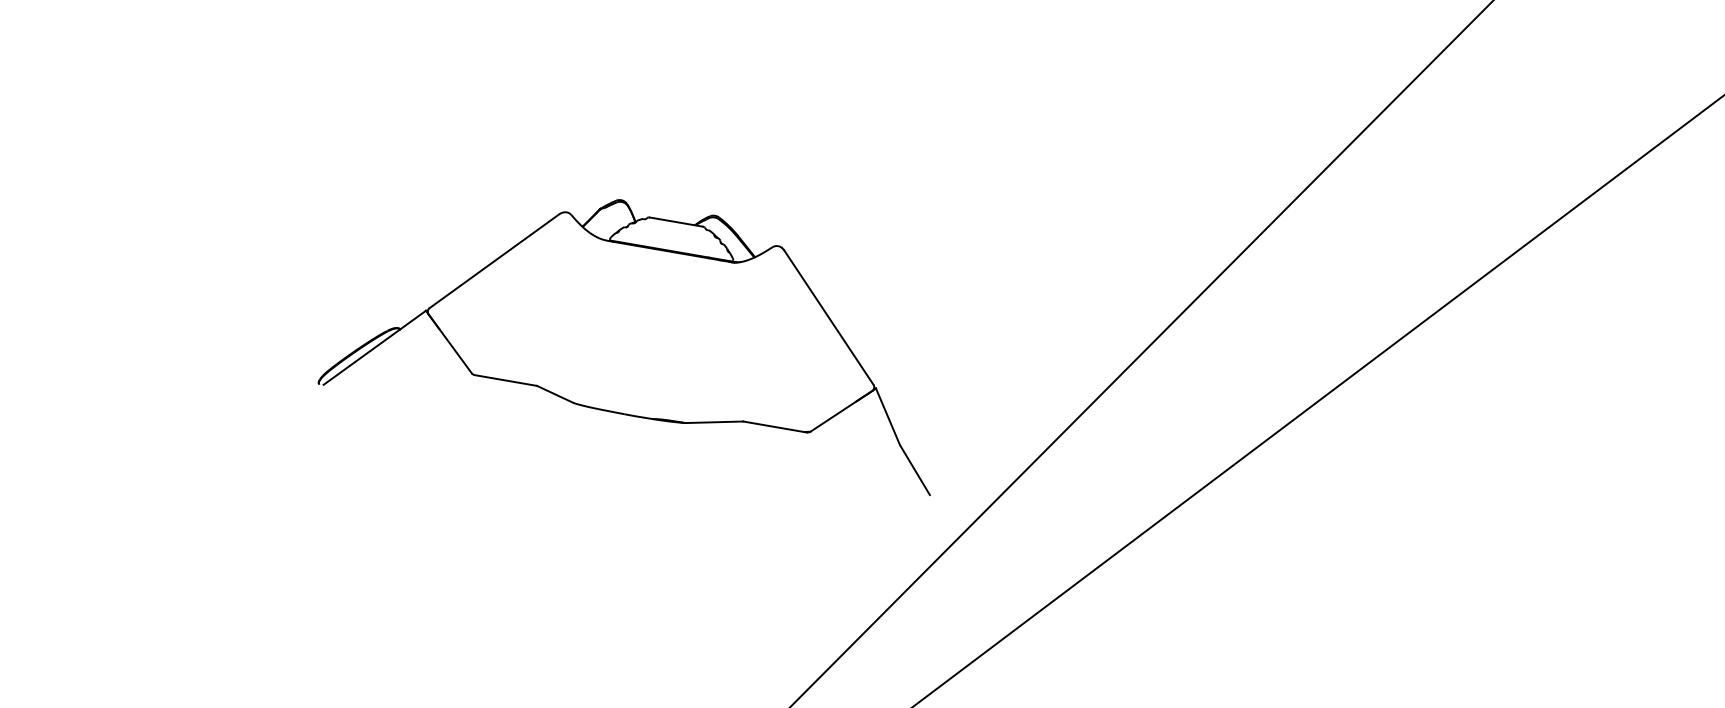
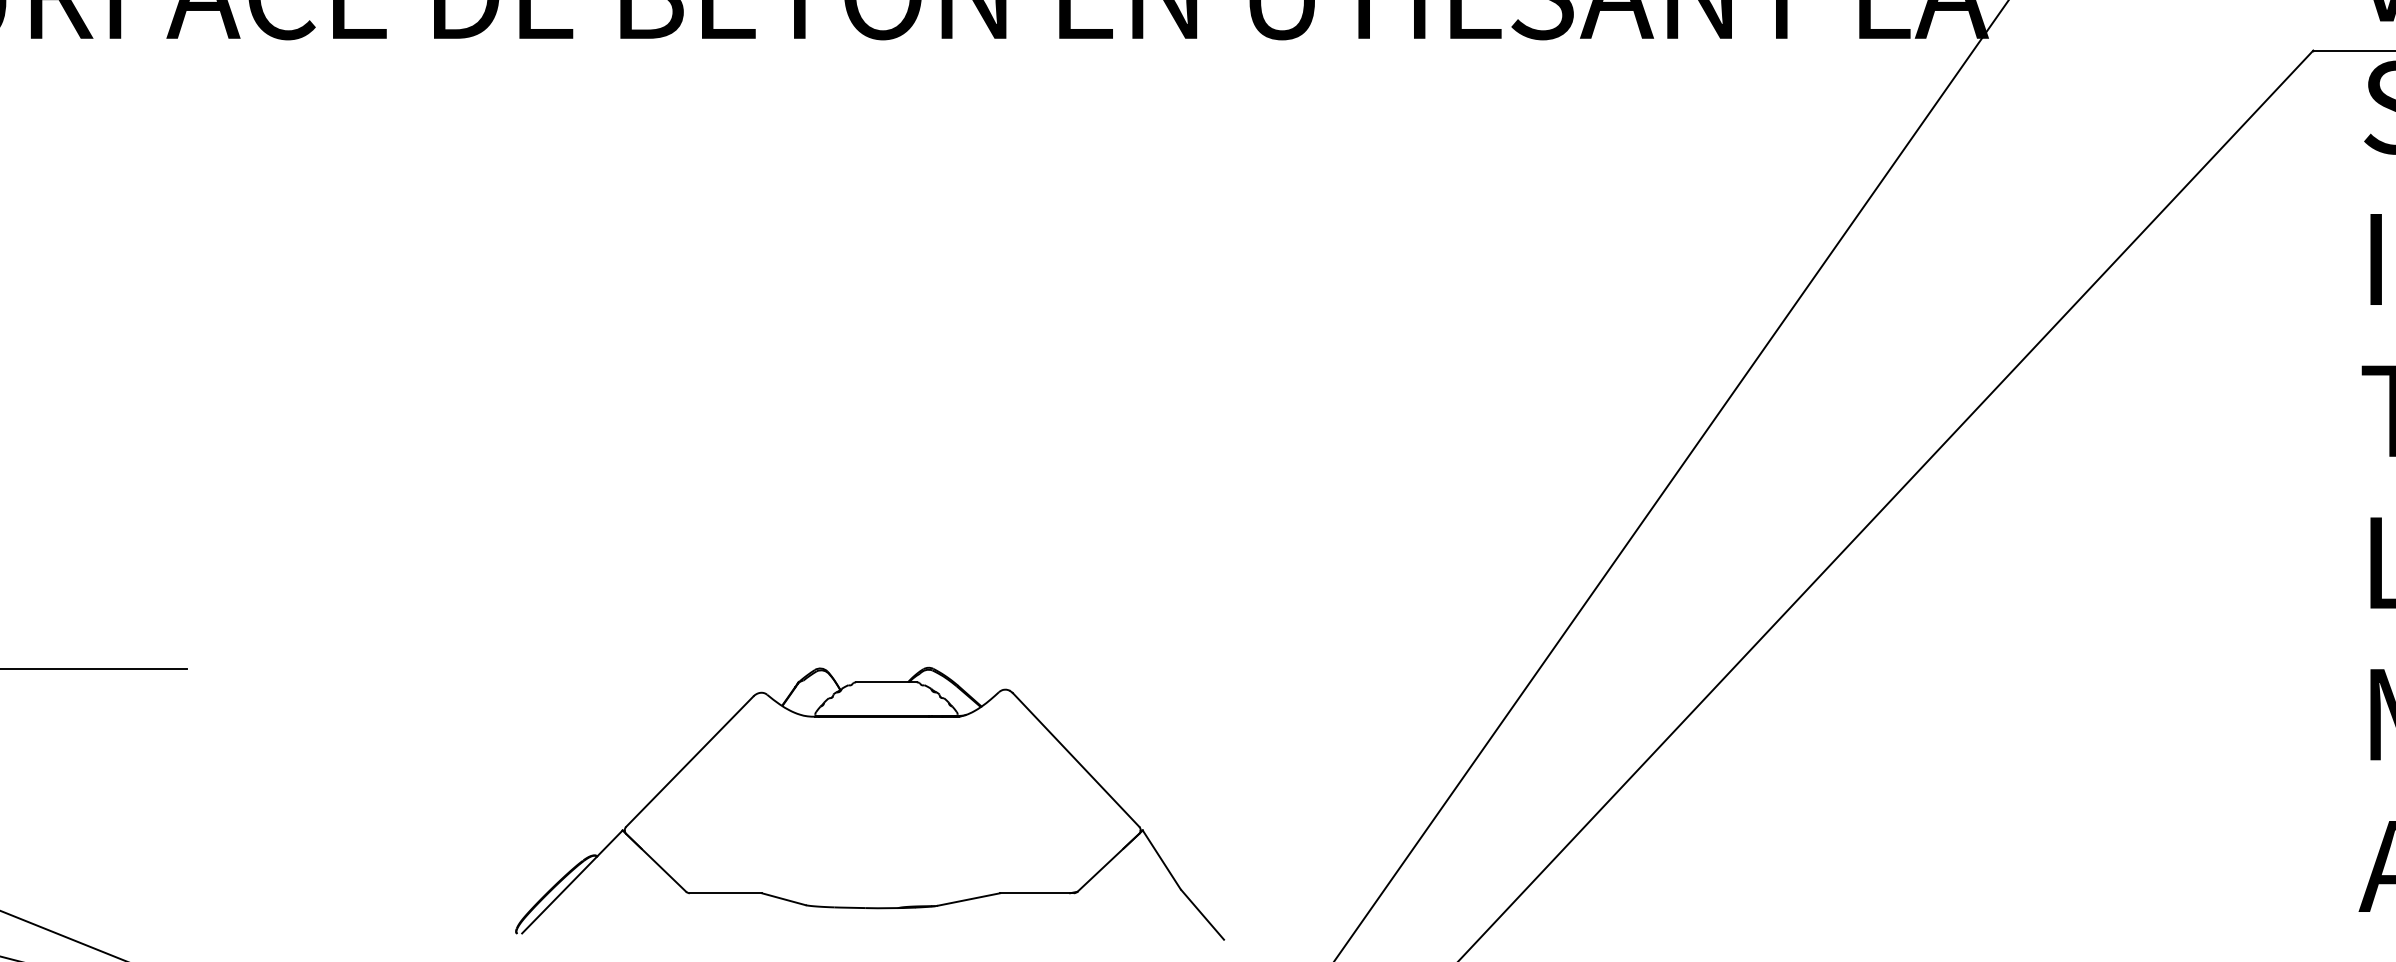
part: (644, 324) -> (870, 803), moved

